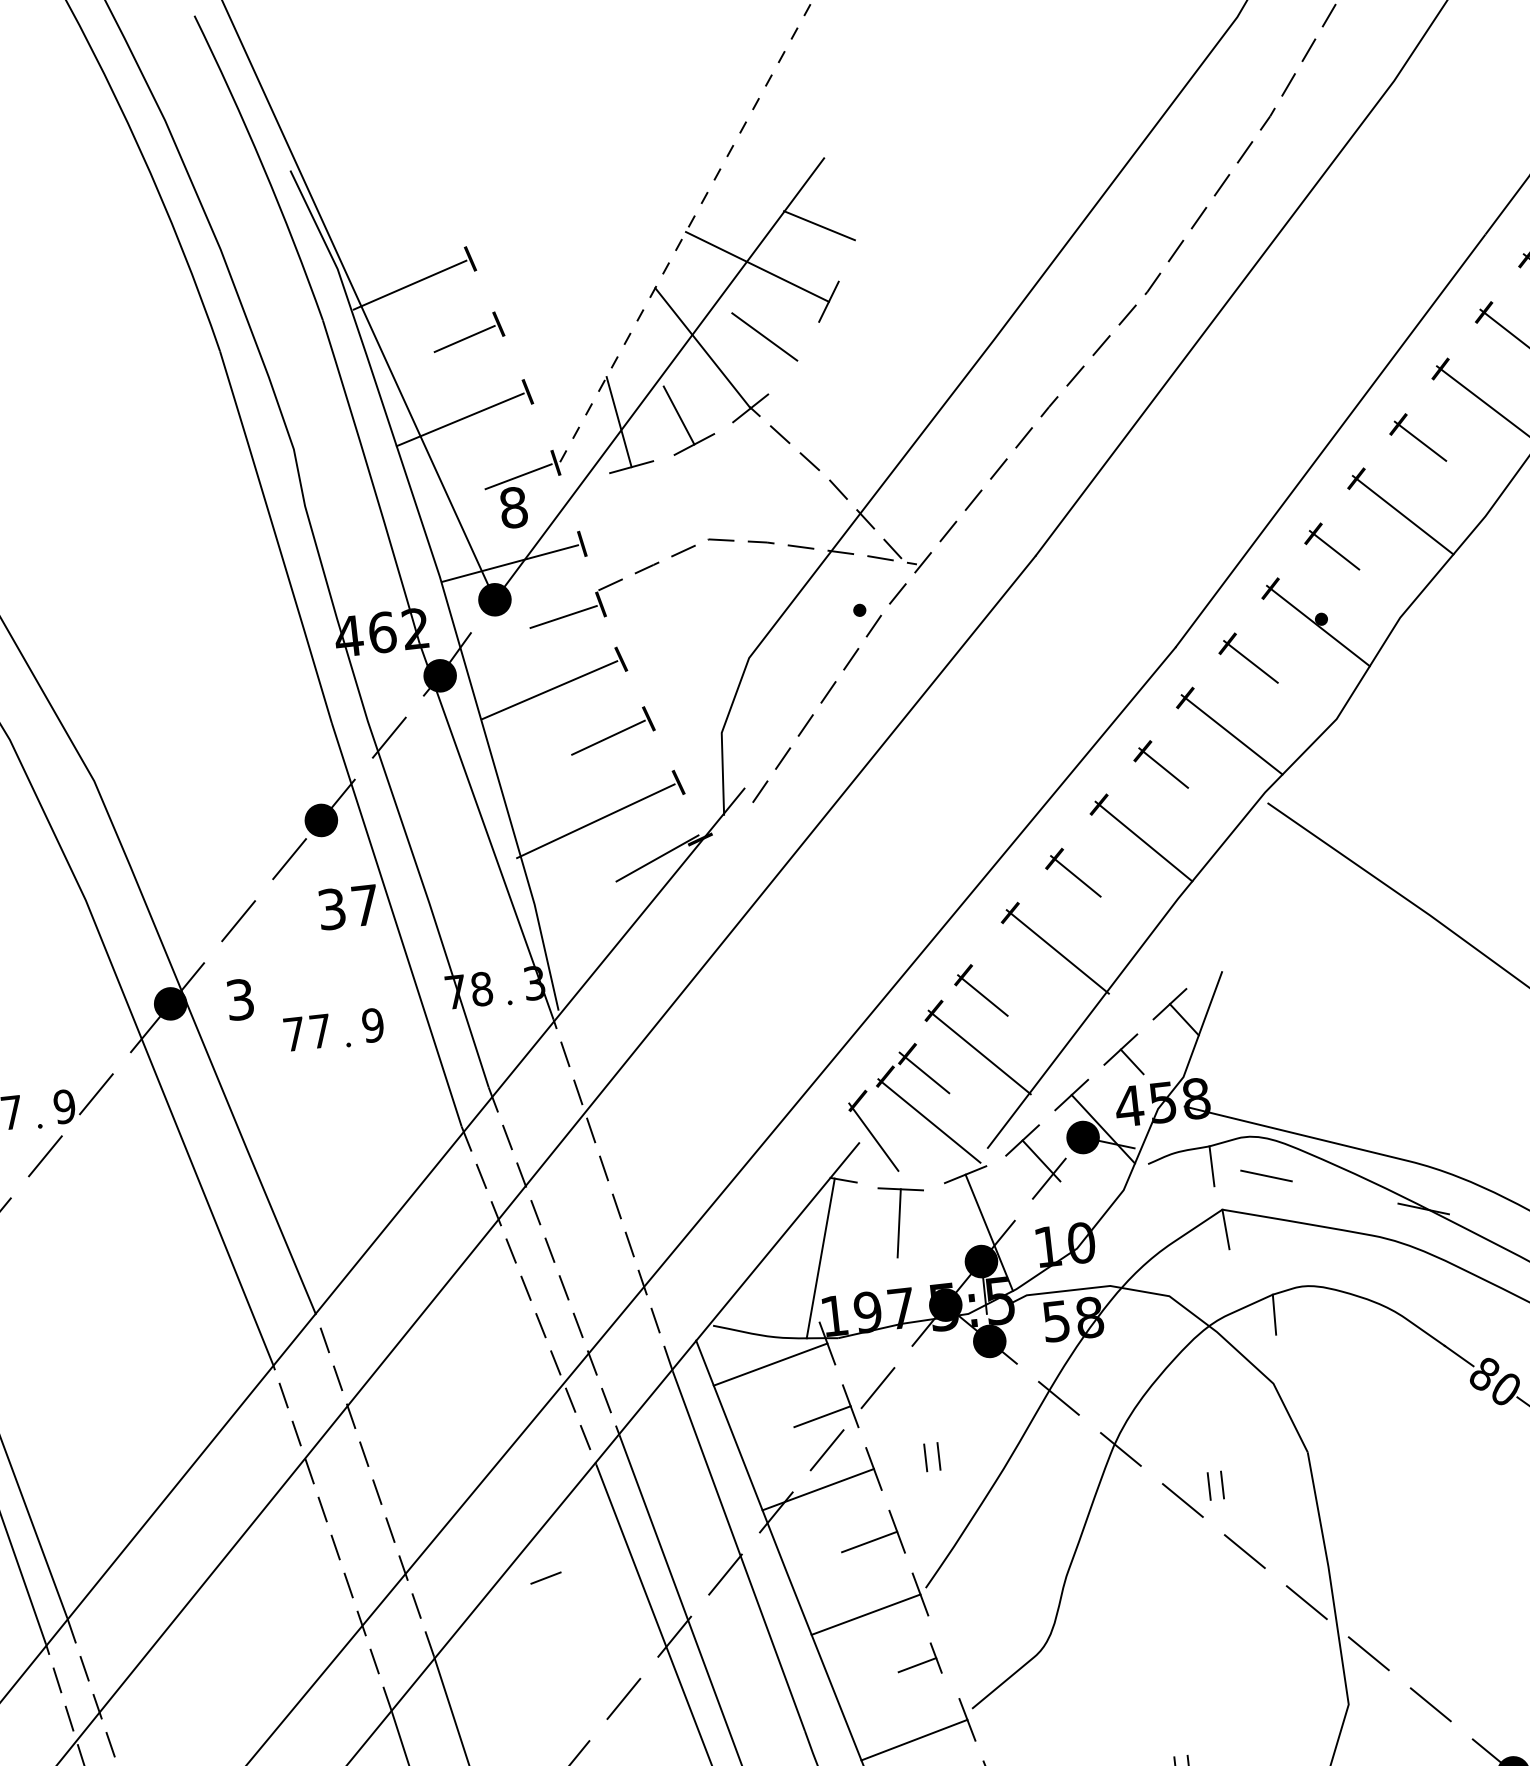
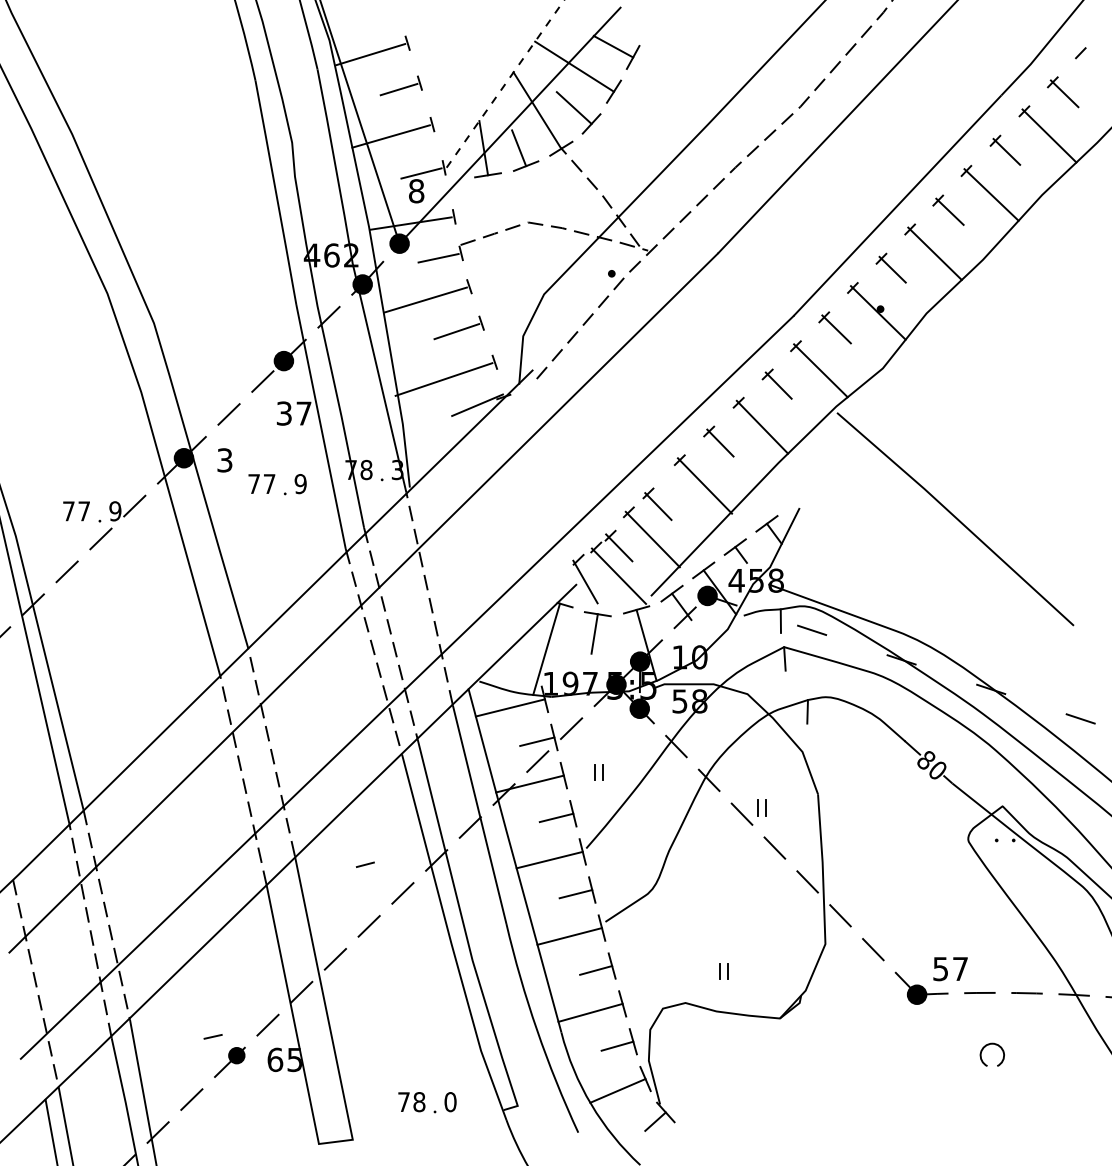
line: (853, 240) -> (632, 57), added
line: (796, 359) -> (591, 123), added
line: (546, 1577) -> (365, 864), moved
part: (918, 1659) -> (577, 889), size x1.43

